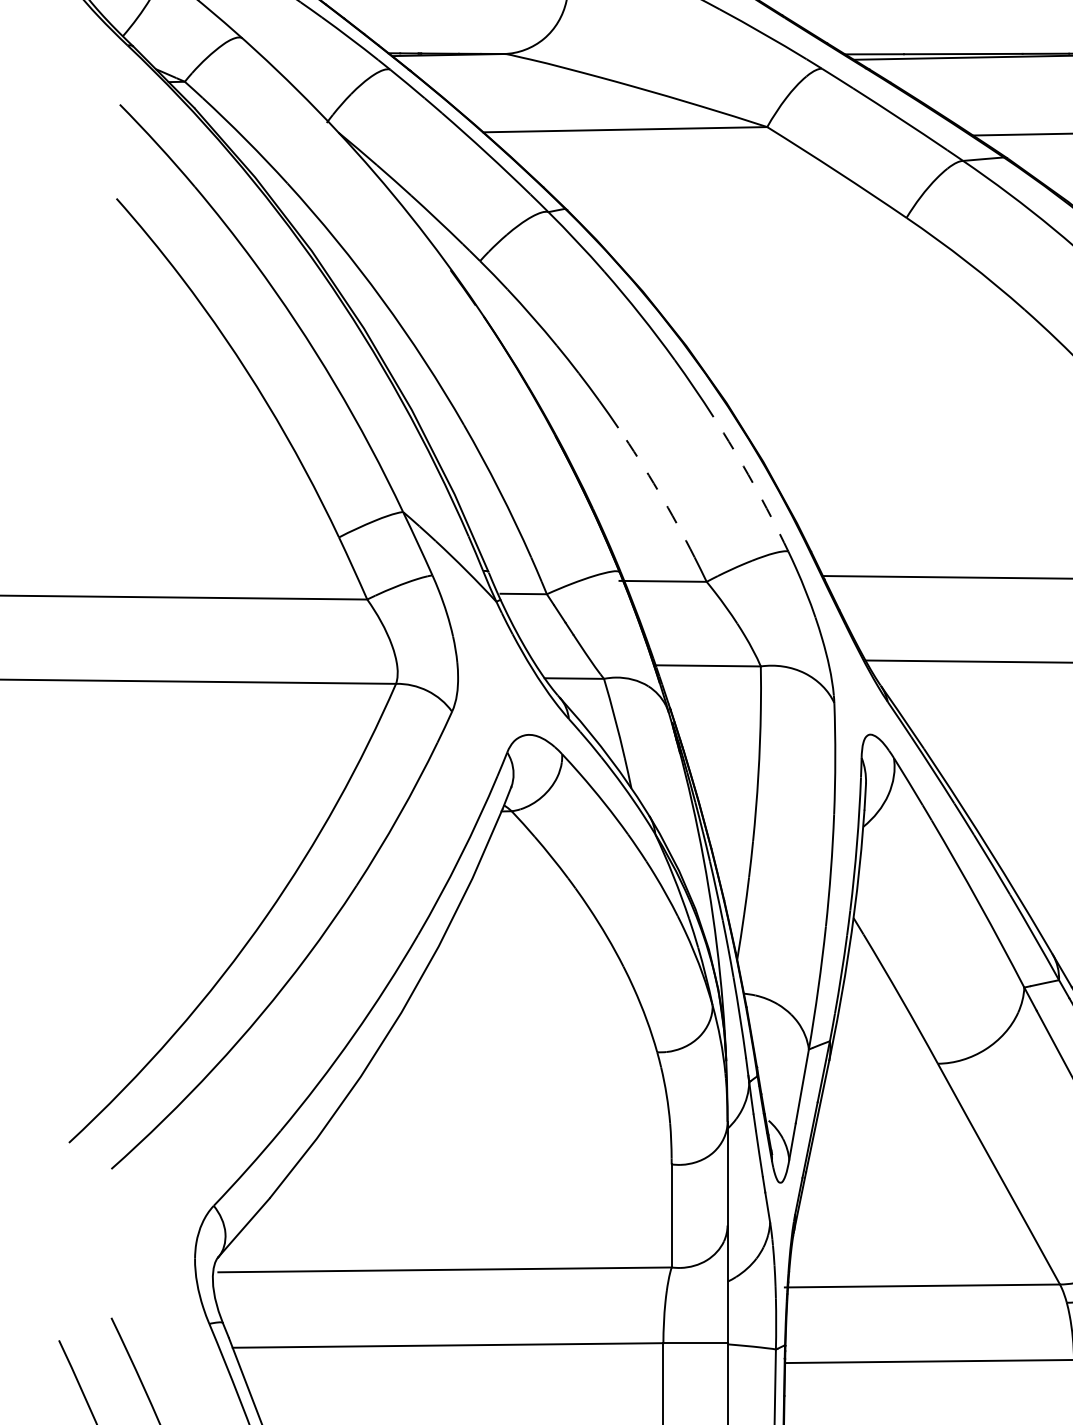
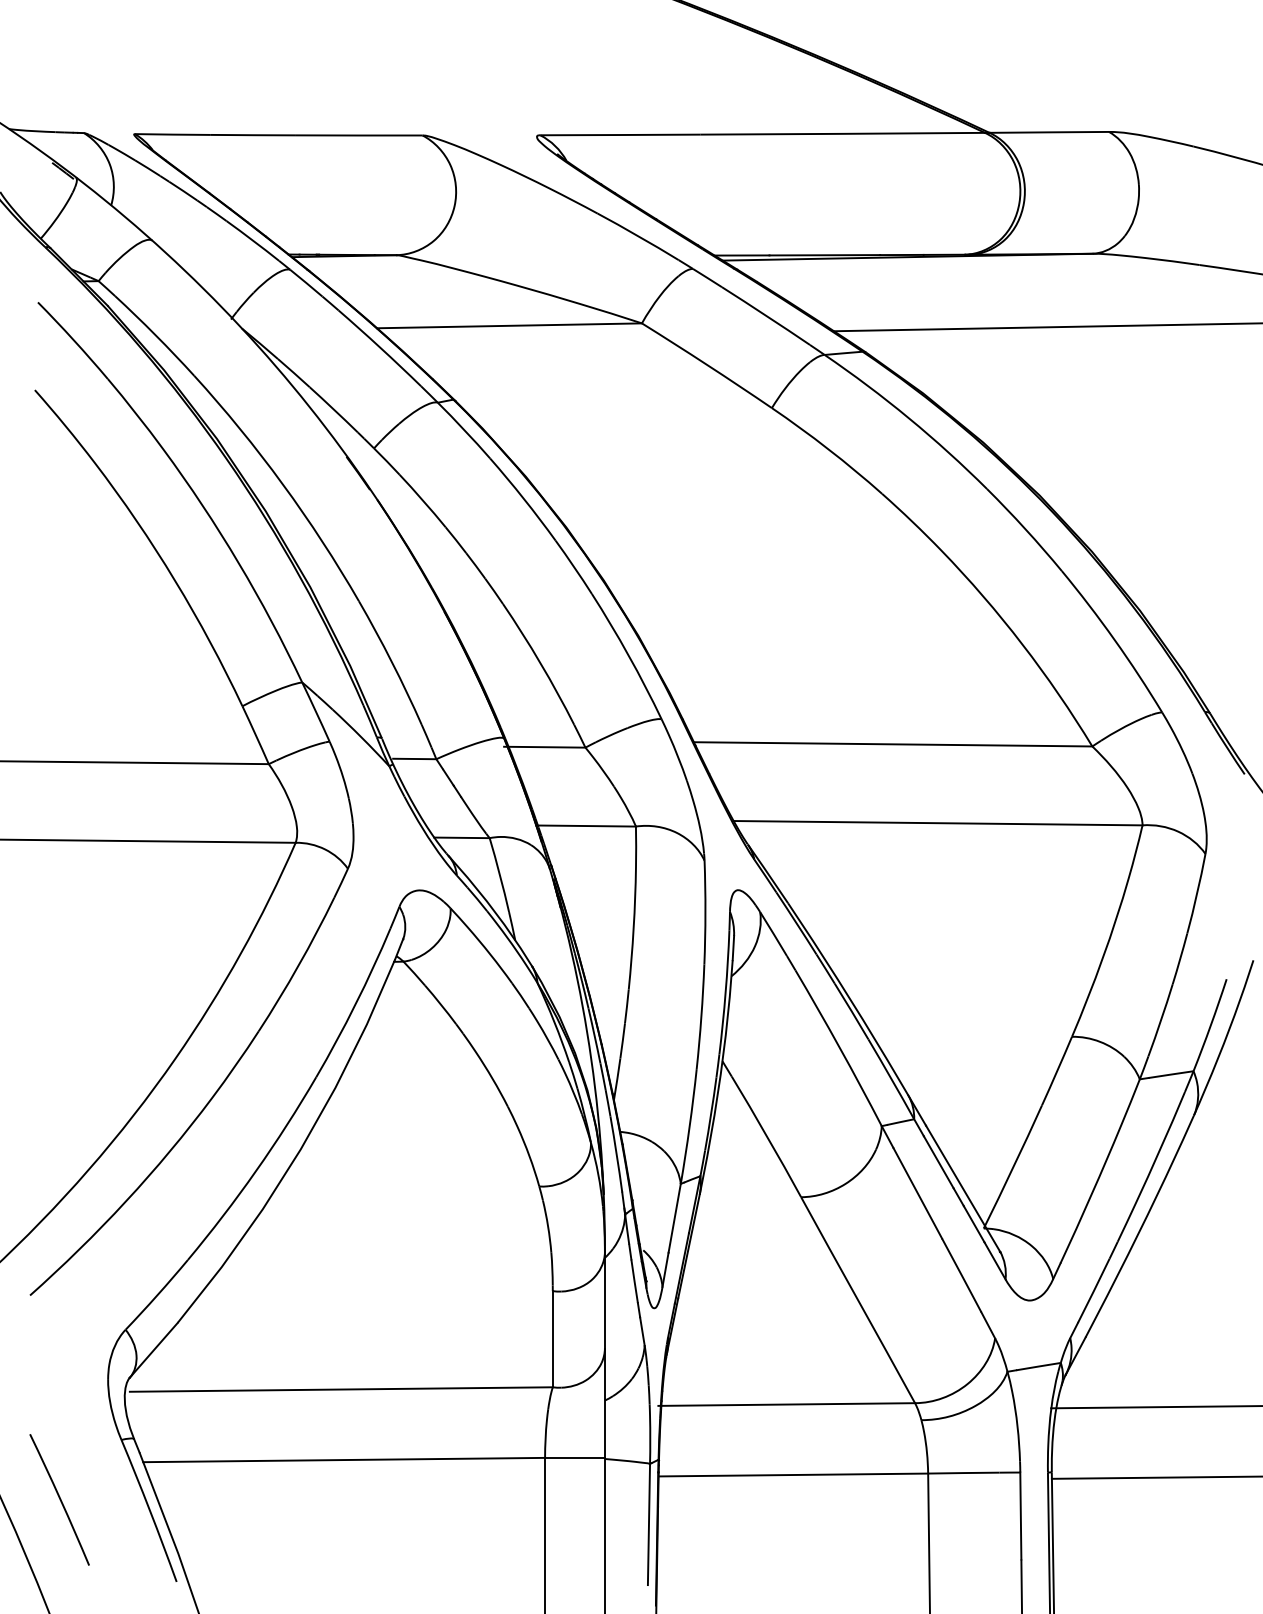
arc: (752, 483) -> (628, 655), dashed -> solid
arc: (658, 491) -> (540, 663), dashed -> solid

